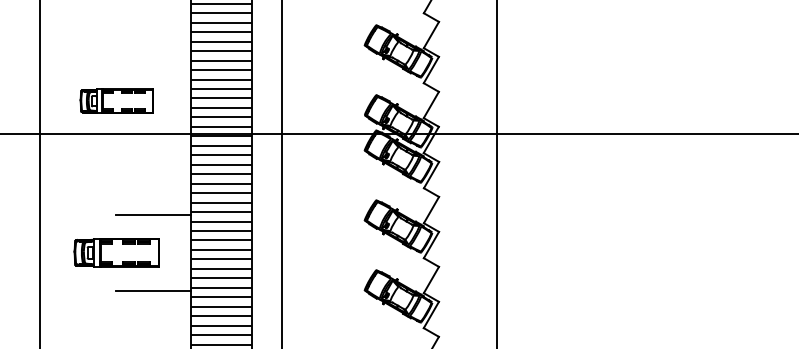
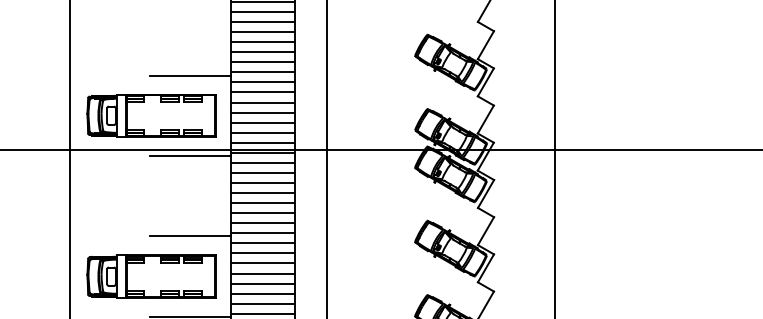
line: (153, 63) -> (190, 75), added
part: (116, 100) -> (151, 114), size x1.67
line: (153, 139) -> (190, 156), added
part: (116, 252) -> (151, 276), size x1.43

